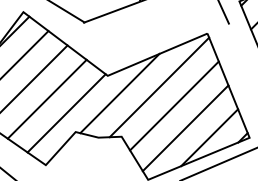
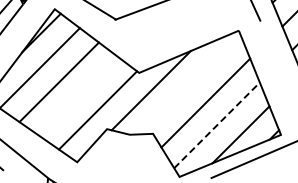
line: (159, 87) -> (190, 84), removed
line: (47, 98) -> (78, 95), removed
line: (186, 128) -> (217, 125), solid -> dashed

